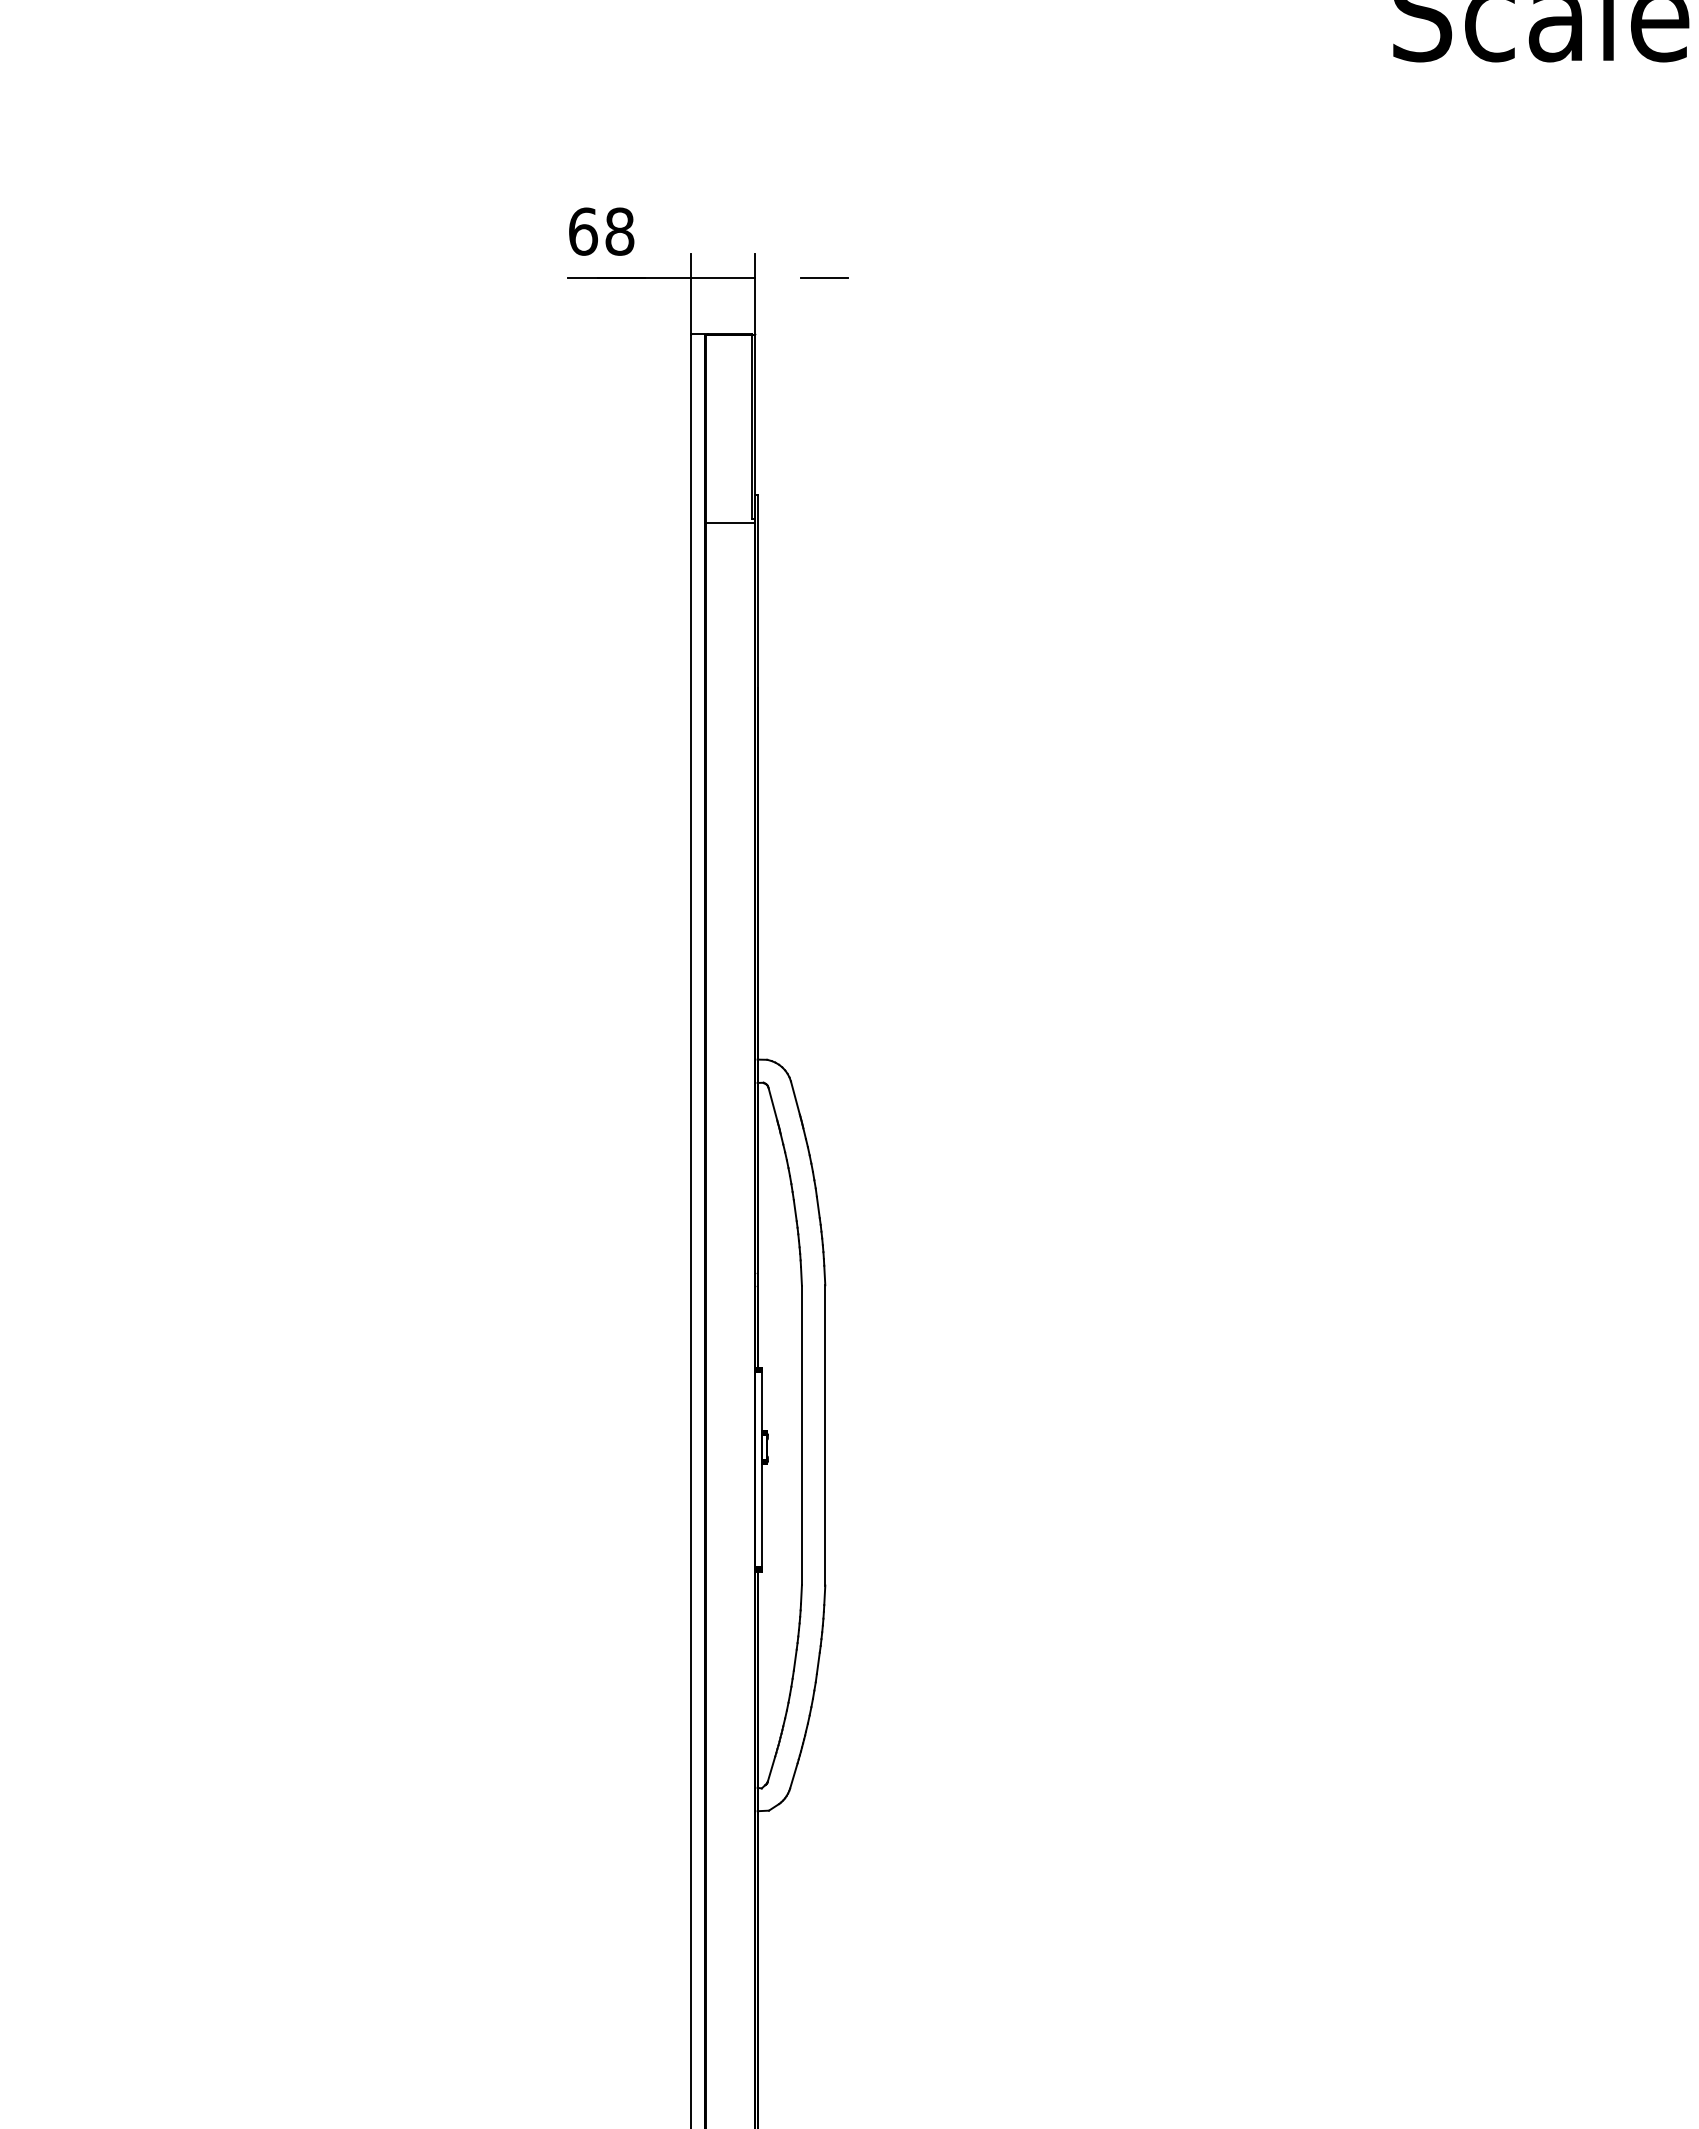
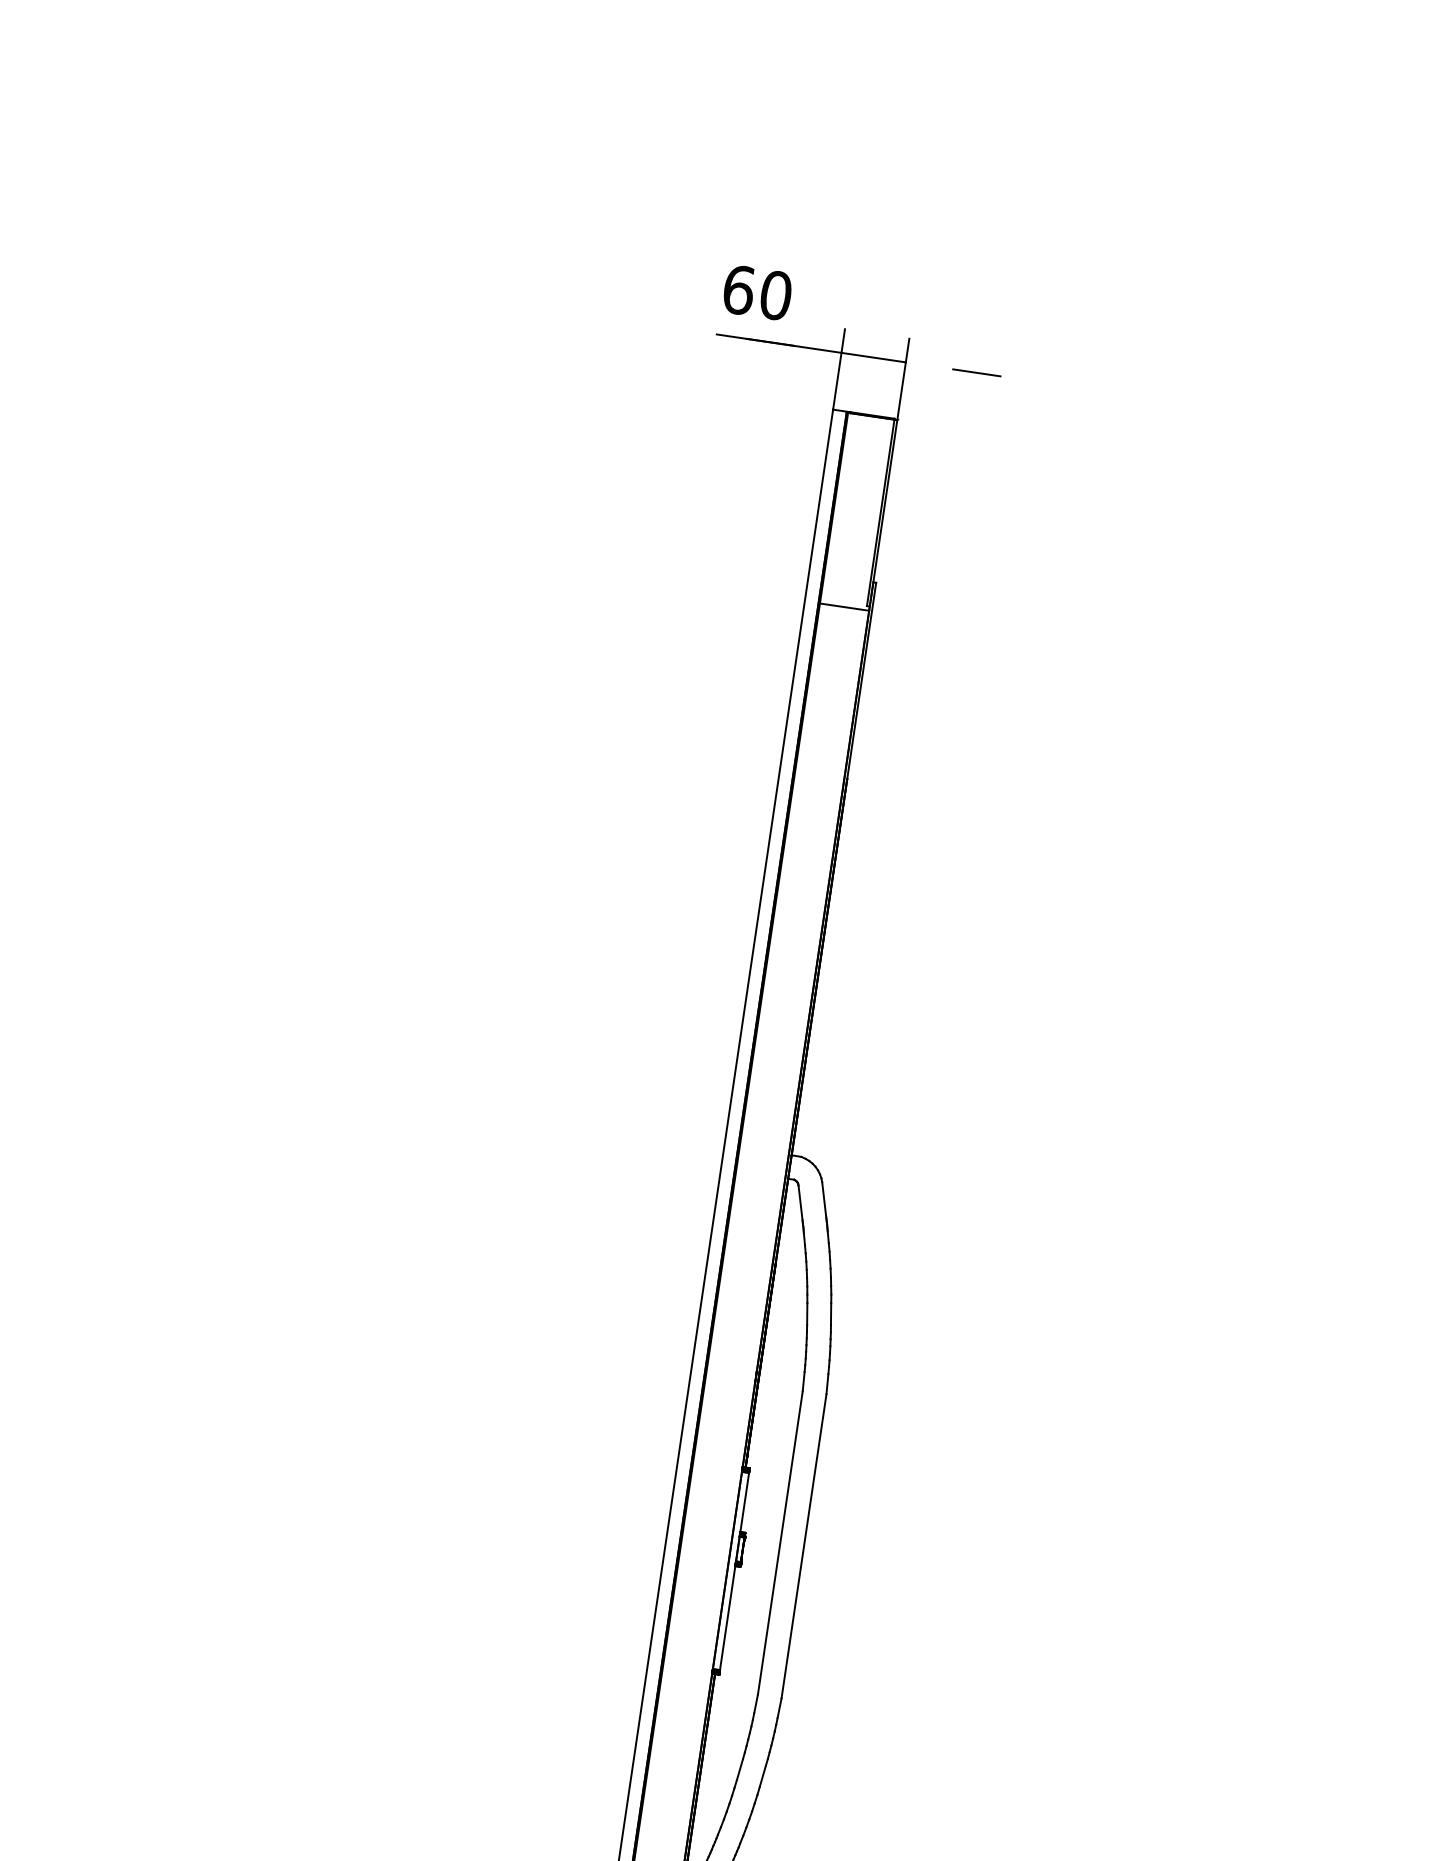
text: (619, 231) -> (775, 295), 68 -> 60

